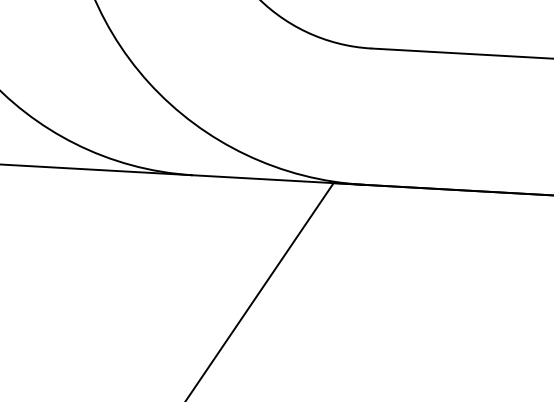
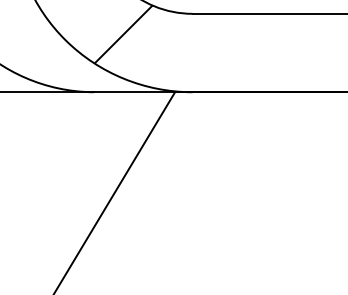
hatch: (249, 77) -> (123, 34), added

